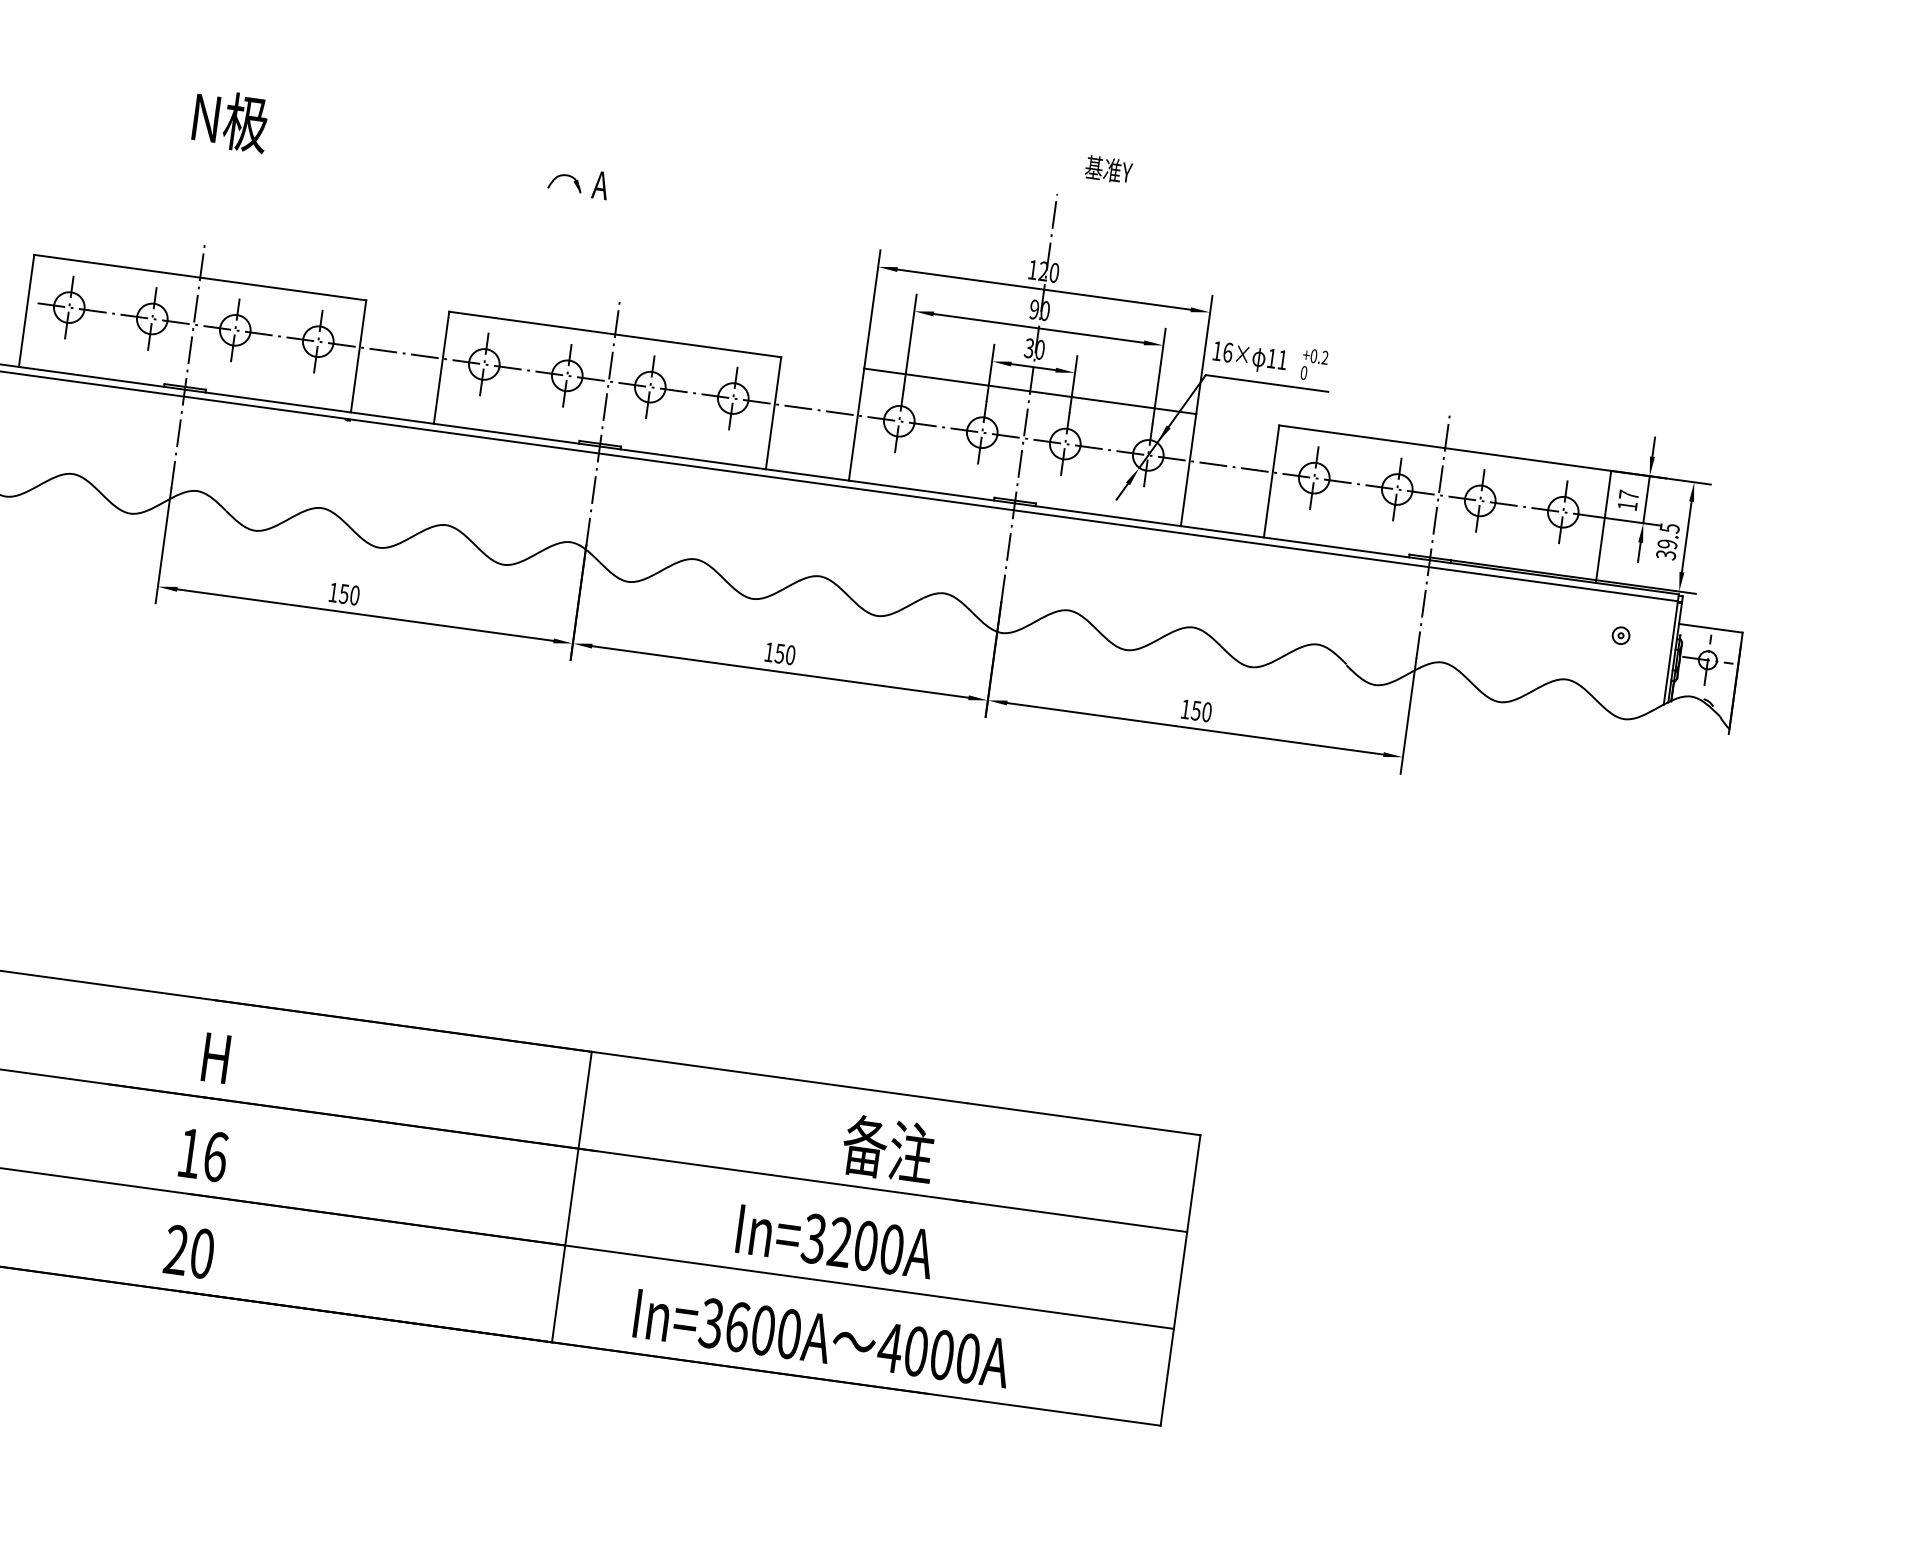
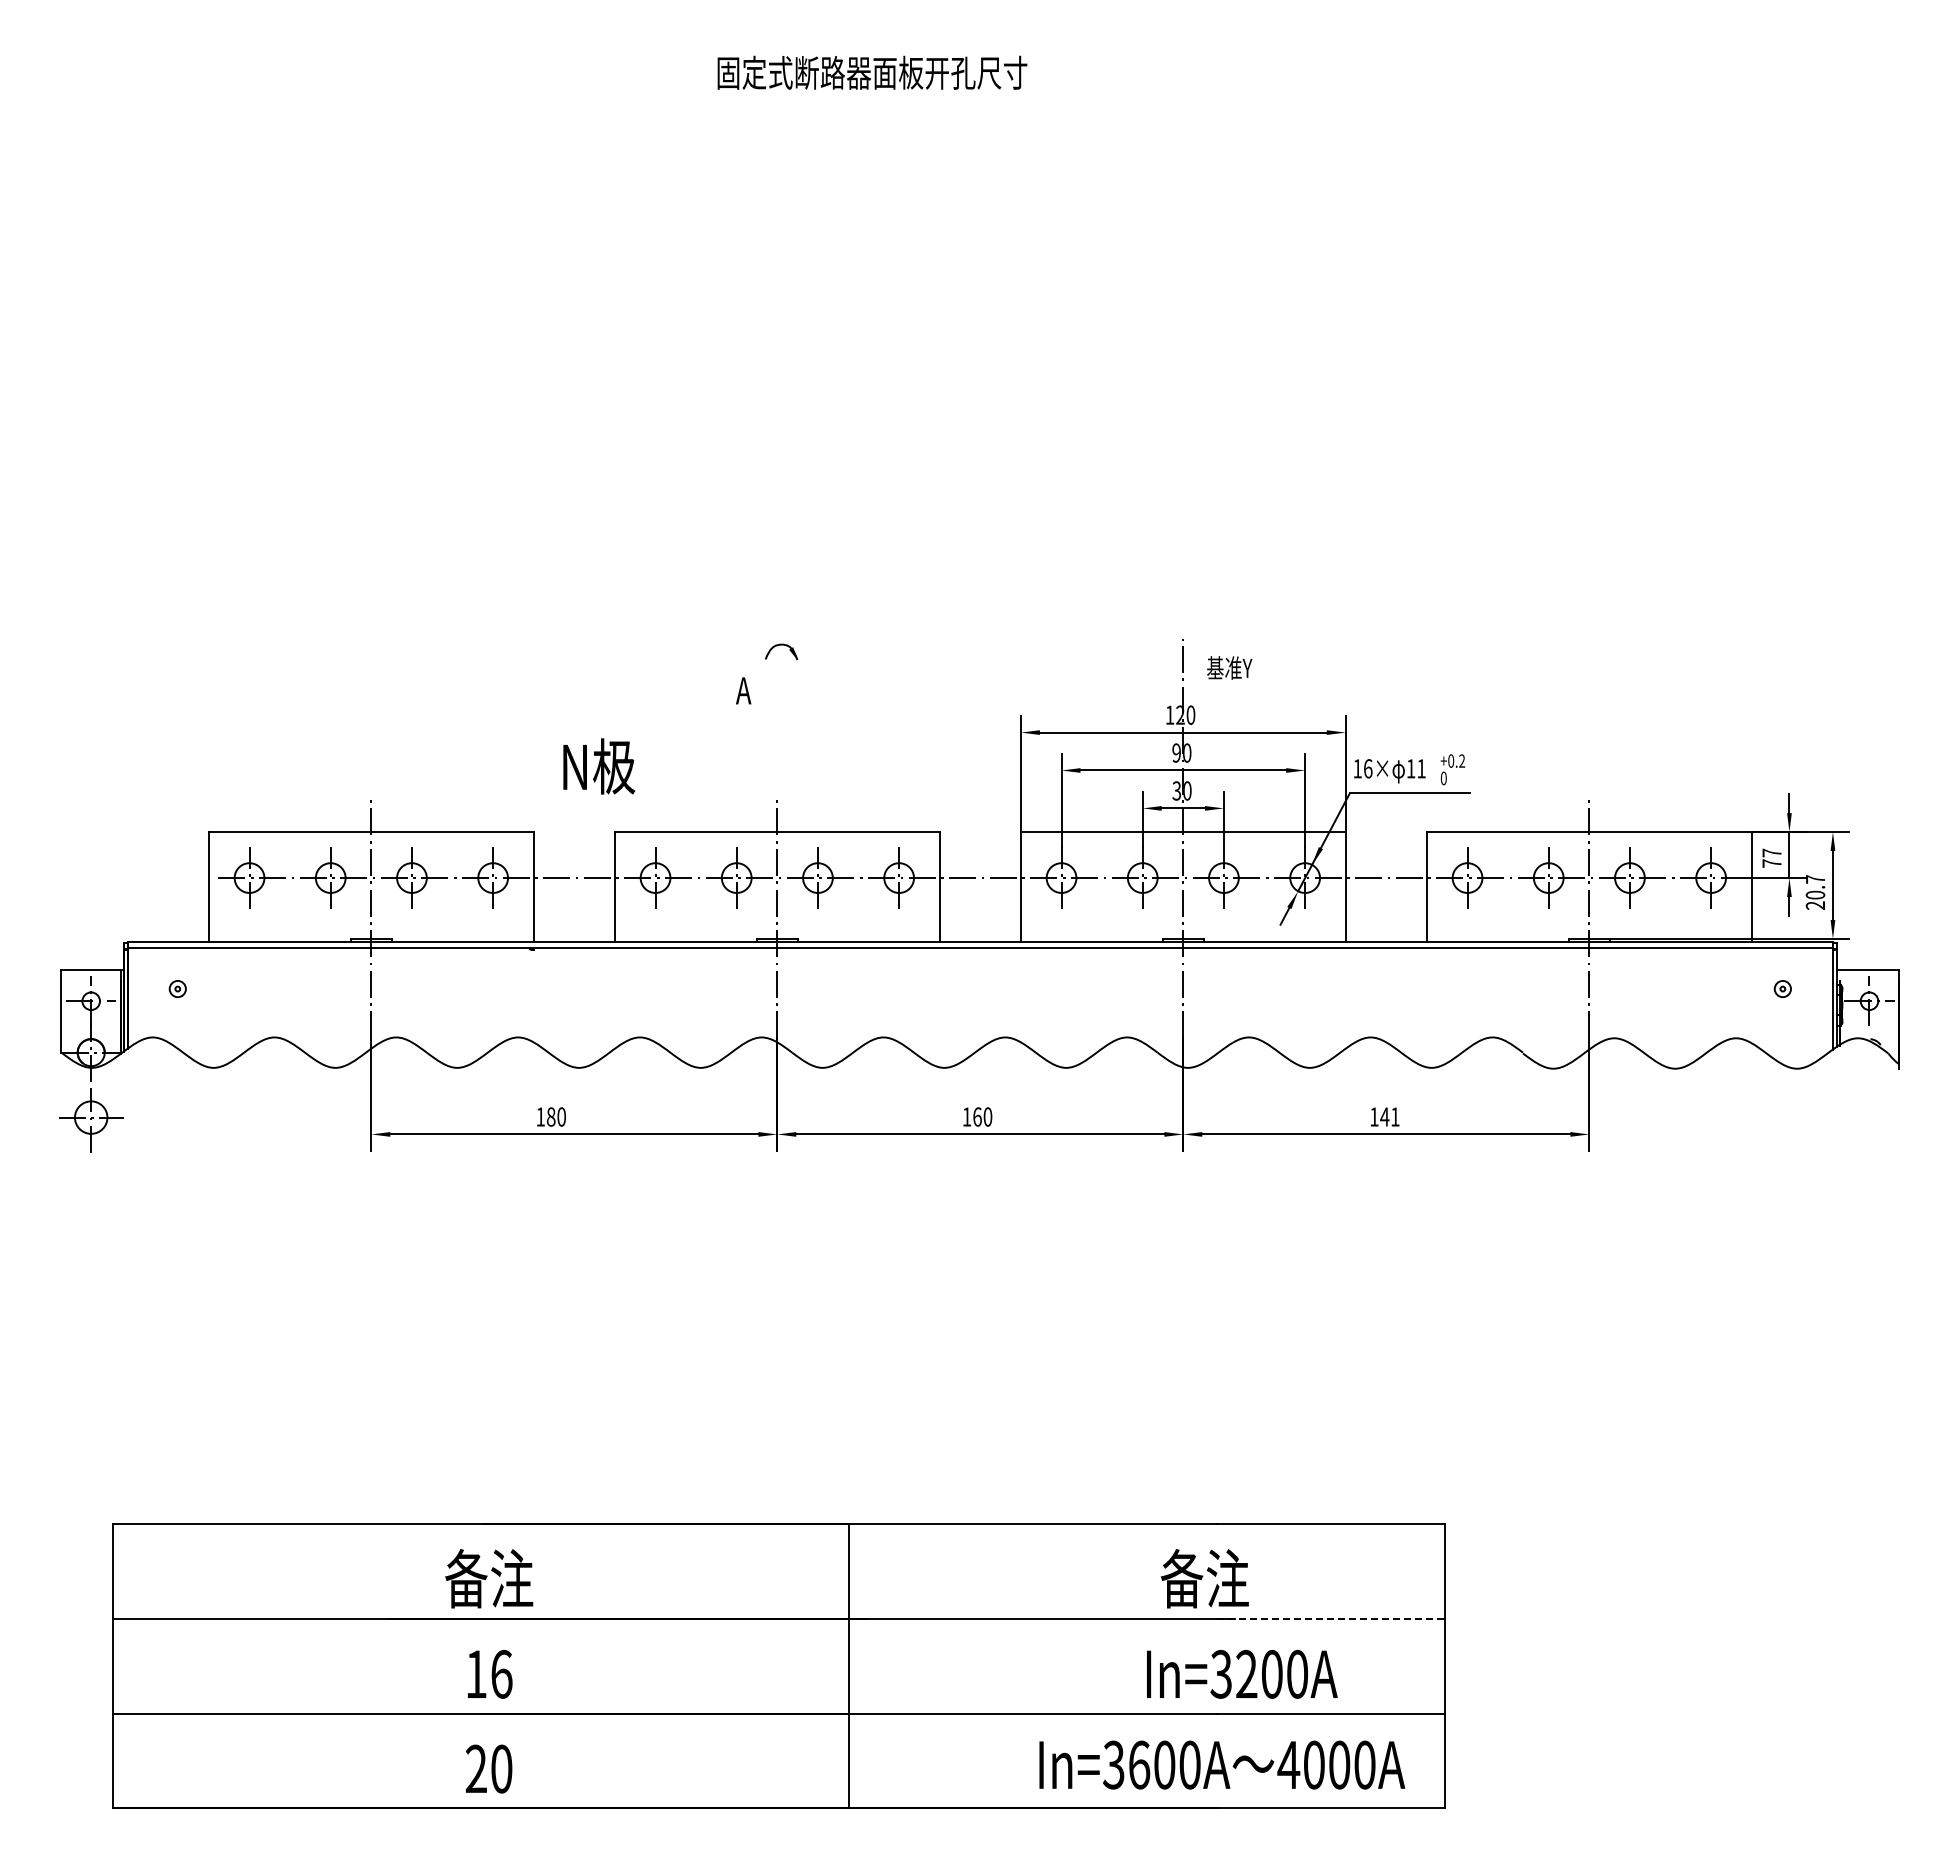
text: (231, 120) -> (599, 766), moved
text: (1108, 169) -> (1229, 667), moved
part: (565, 182) -> (781, 651), moved
text: (1627, 505) -> (1771, 863), 17 -> 77
text: (1667, 541) -> (1815, 892), 39.5 -> 20.7
text: (343, 593) -> (550, 1116), 150 -> 180
text: (780, 653) -> (977, 1116), 150 -> 160
text: (1201, 710) -> (1389, 1116), 150 -> 141
text: (216, 1057) -> (489, 1578), H -> 备注
text: (888, 1149) -> (1204, 1578), moved
line: (1070, 1215) -> (1330, 1618), solid -> dashed
text: (835, 1241) -> (1242, 1674), moved
text: (822, 1338) -> (1222, 1764), moved

